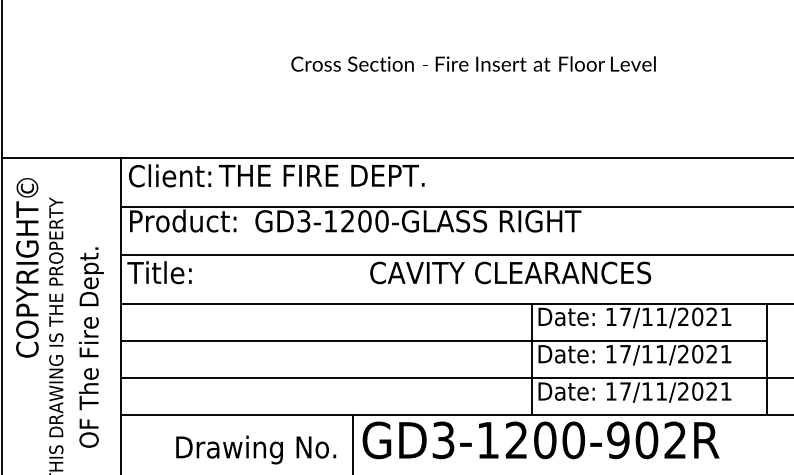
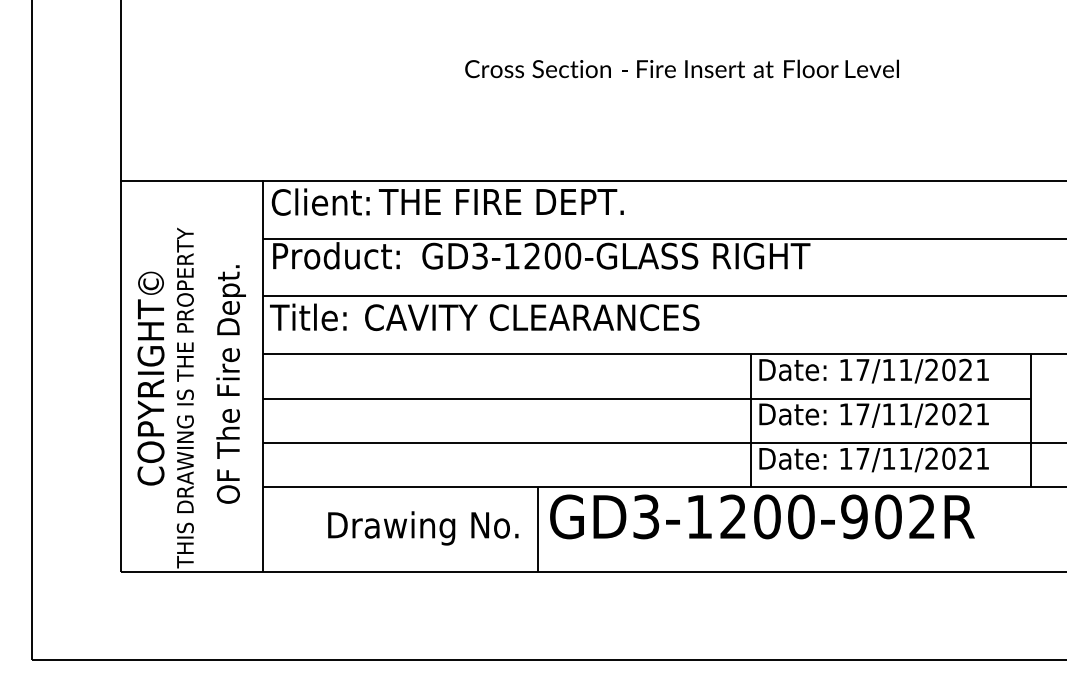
text: (26, 267) -> (150, 378), moved
text: (510, 272) -> (532, 317), moved
text: (90, 347) -> (230, 384), moved

